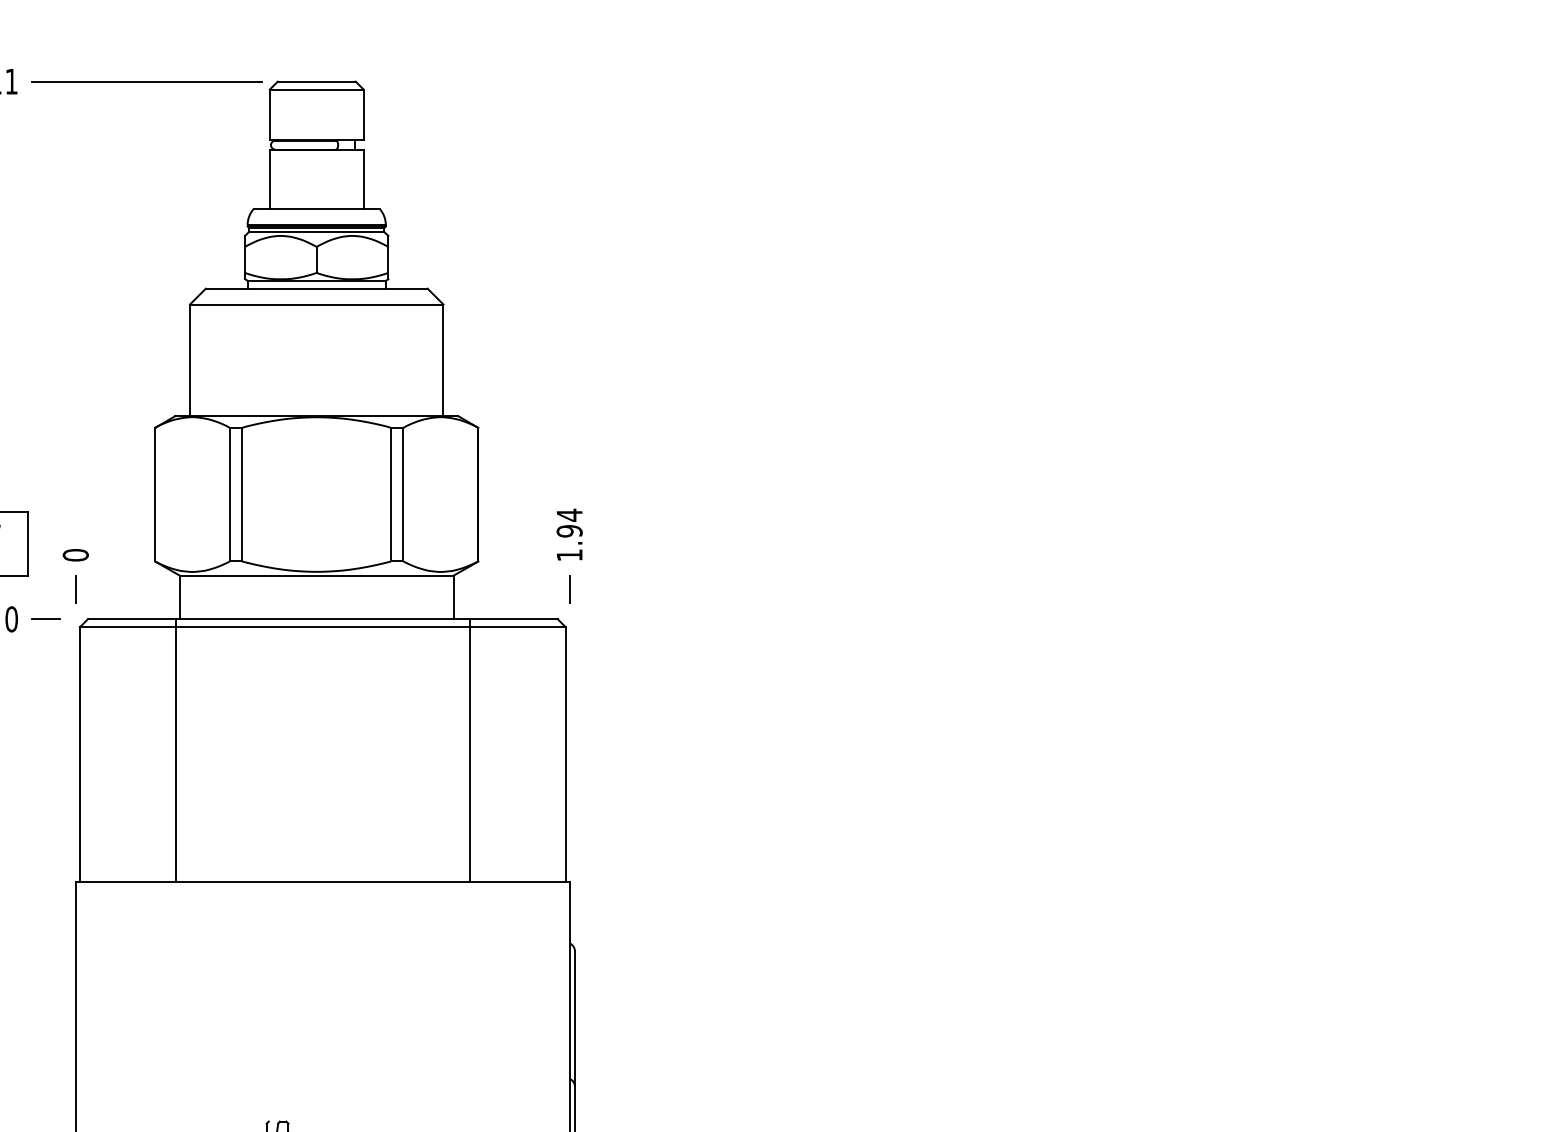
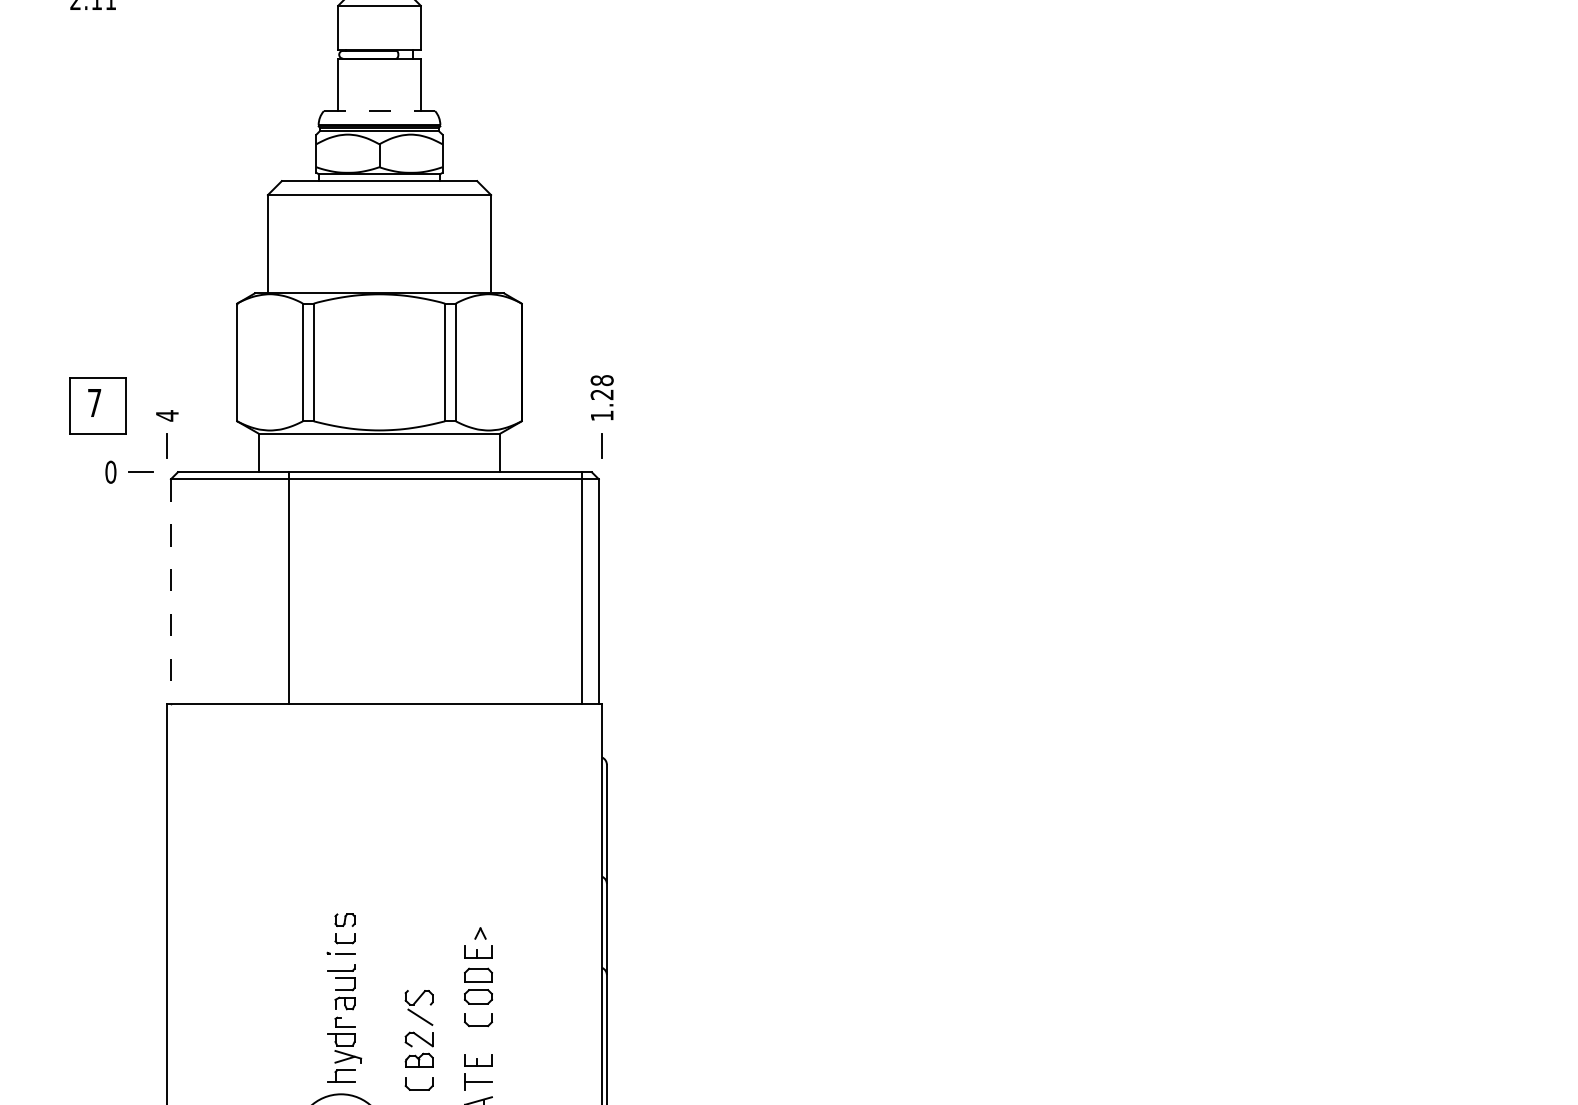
line: (316, 209) -> (379, 111), solid -> dashed
text: (568, 523) -> (601, 387), 1.94 -> 1.28
text: (74, 554) -> (166, 415), 0 -> 4
line: (175, 750) -> (289, 587), moved
line: (470, 750) -> (581, 587), moved
line: (79, 754) -> (170, 591), solid -> dashed

